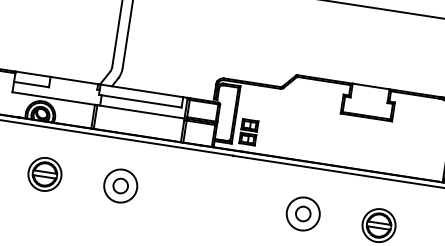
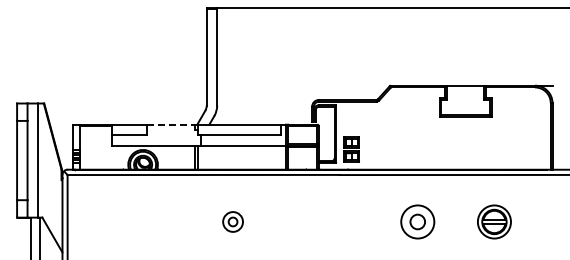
line: (74, 80) -> (171, 124), solid -> dashed
part: (45, 173) -> (156, 221), removed
part: (120, 185) -> (232, 221), size x0.6

